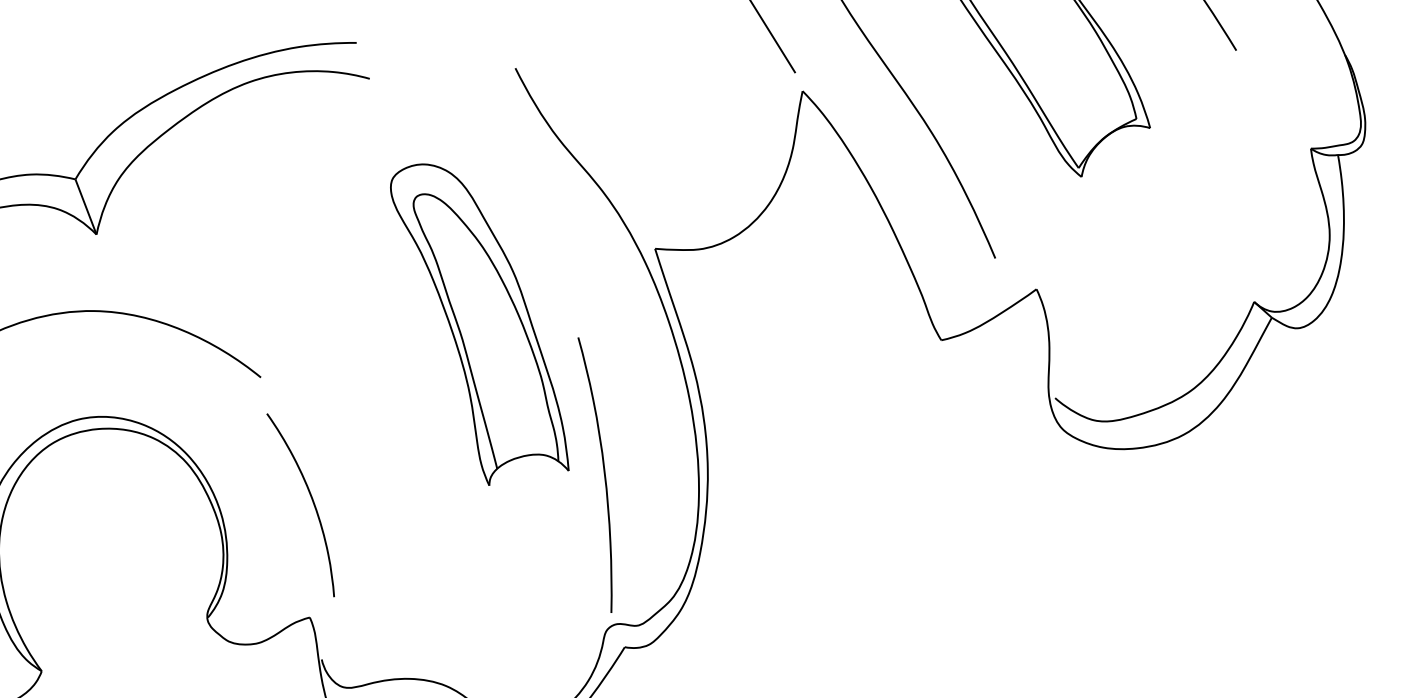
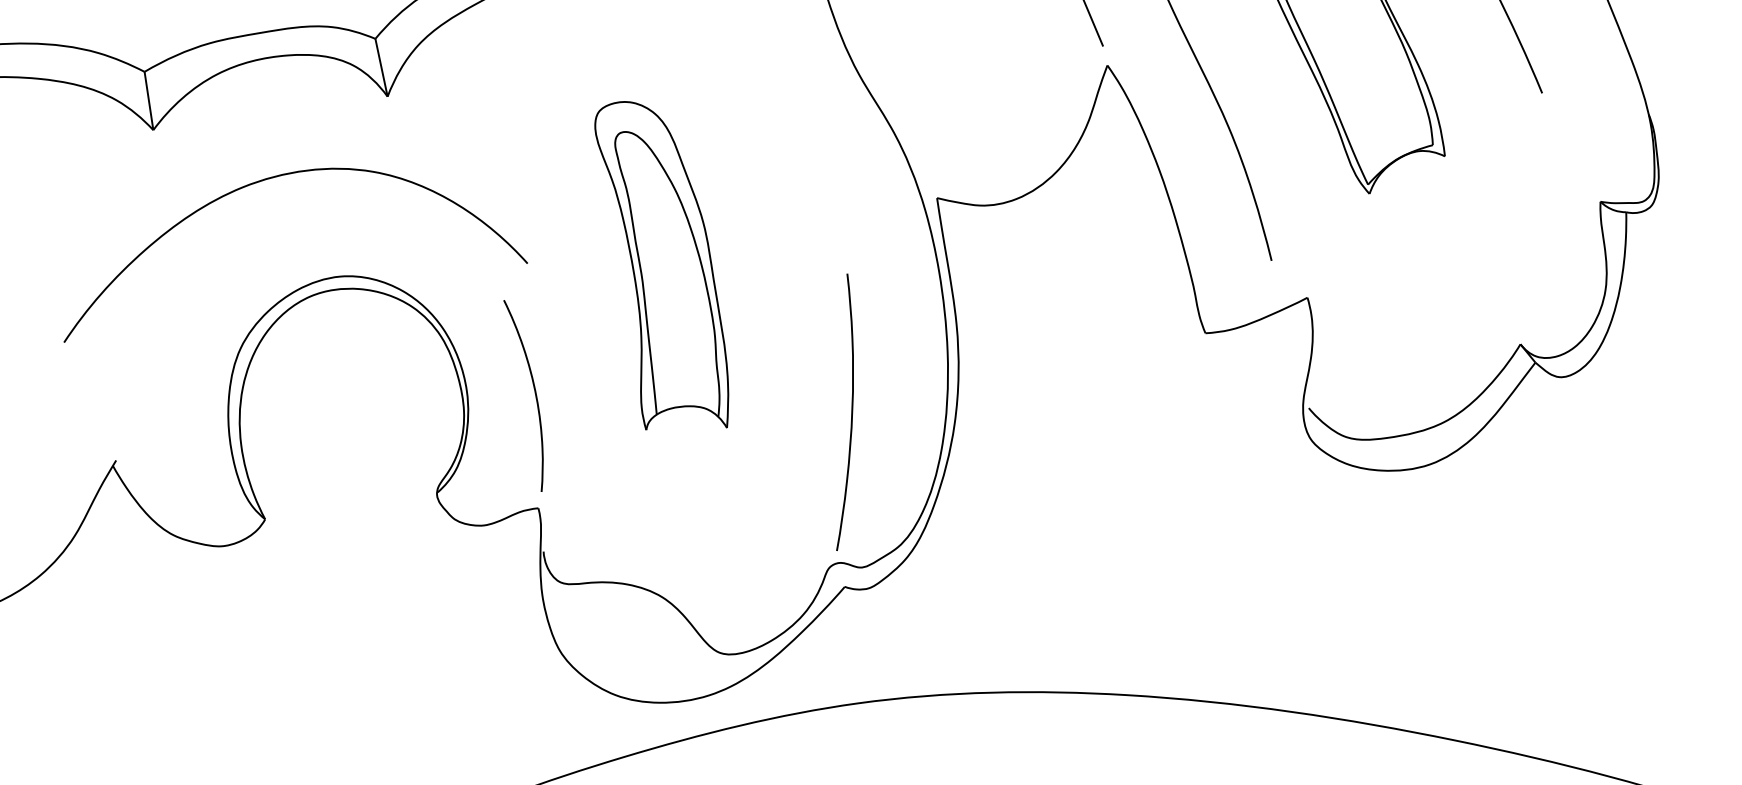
part: (478, 320) -> (661, 265), moved
curve: (311, 501) -> (534, 393), moved

